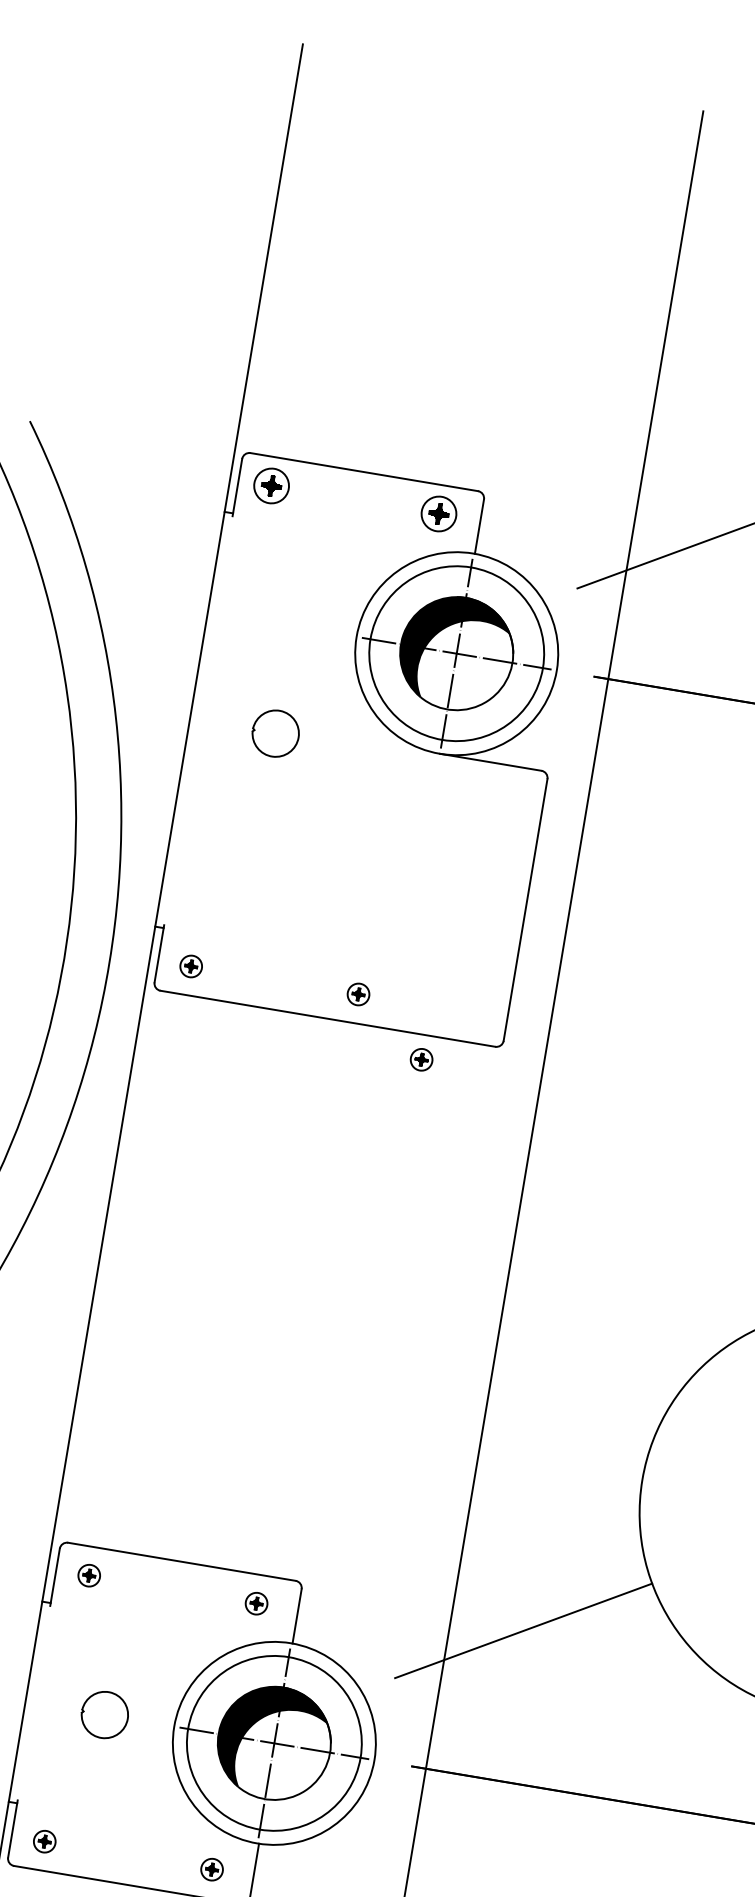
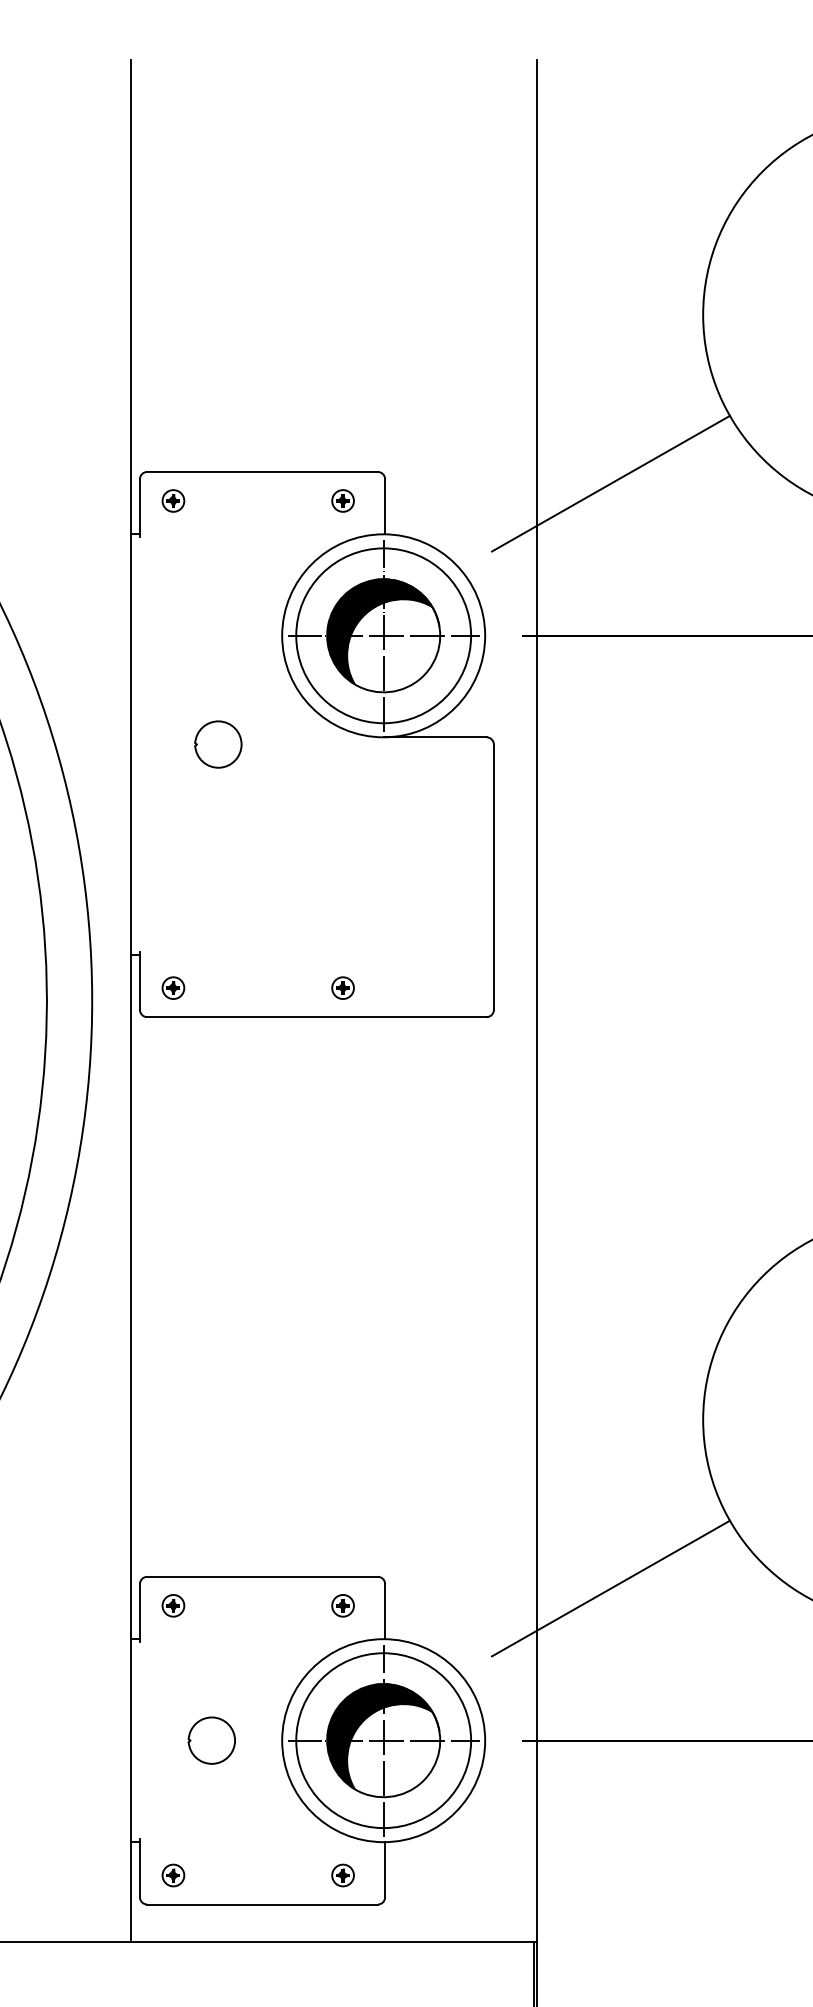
part: (271, 485) -> (173, 500), size x0.62
part: (438, 513) -> (342, 500), size x0.62
part: (421, 1059) -> (415, 1041), removed

